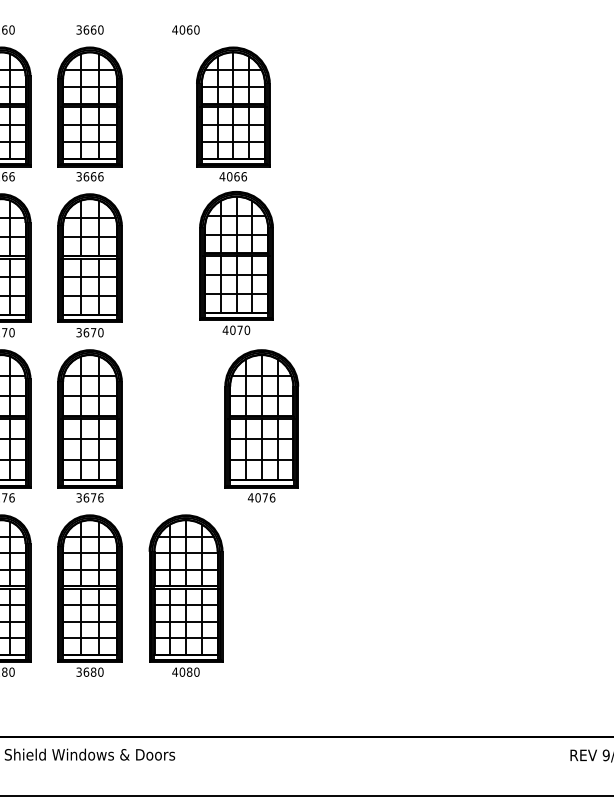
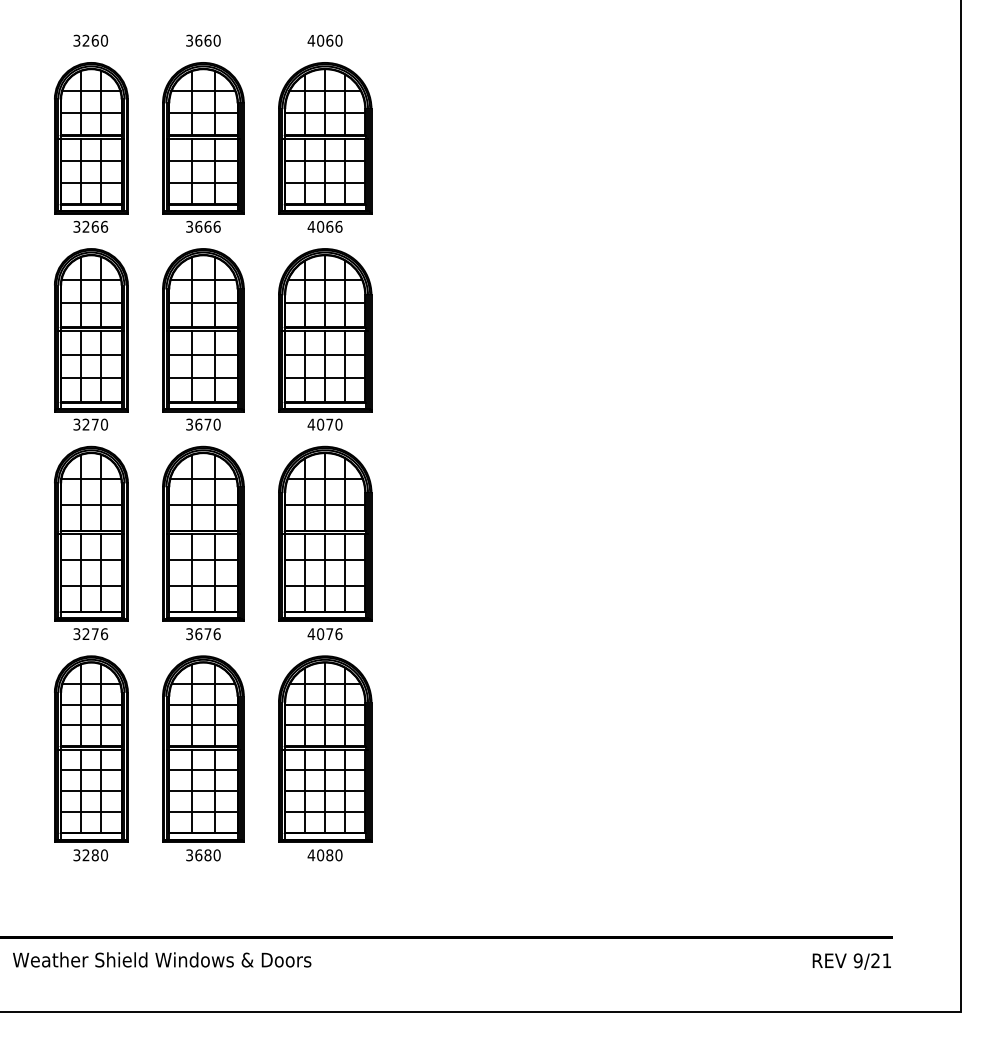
part: (233, 114) -> (325, 147), moved
part: (236, 263) -> (325, 339), moved
part: (261, 425) -> (325, 542), moved

